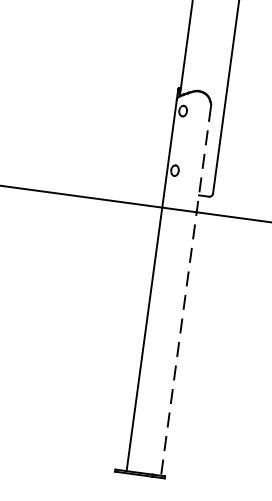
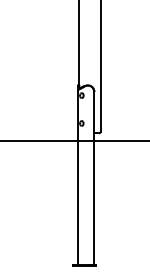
line: (186, 291) -> (94, 178), dashed -> solid

